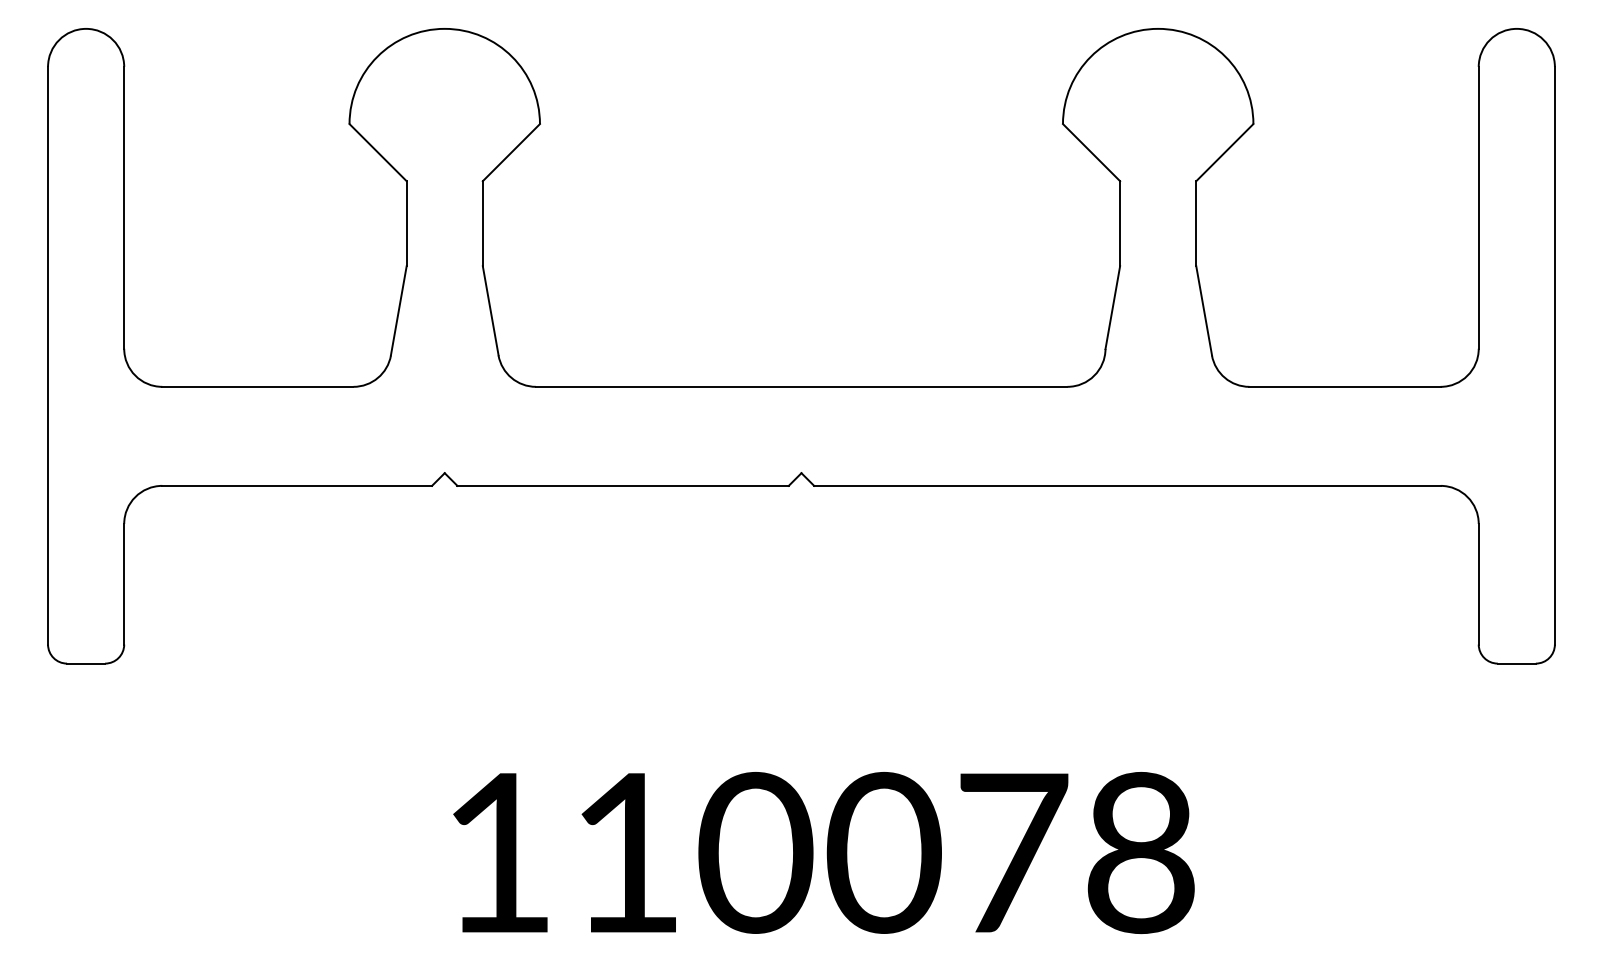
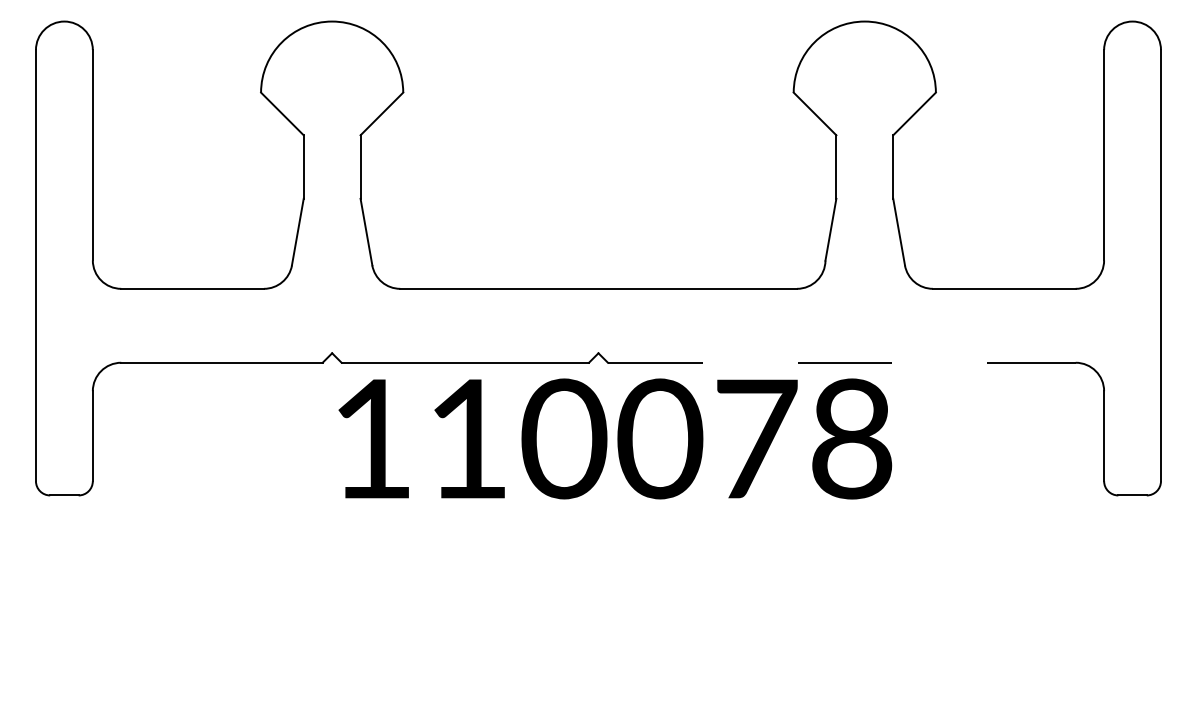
line: (1127, 485) -> (841, 362), solid -> dashed
text: (823, 852) -> (614, 438), moved

